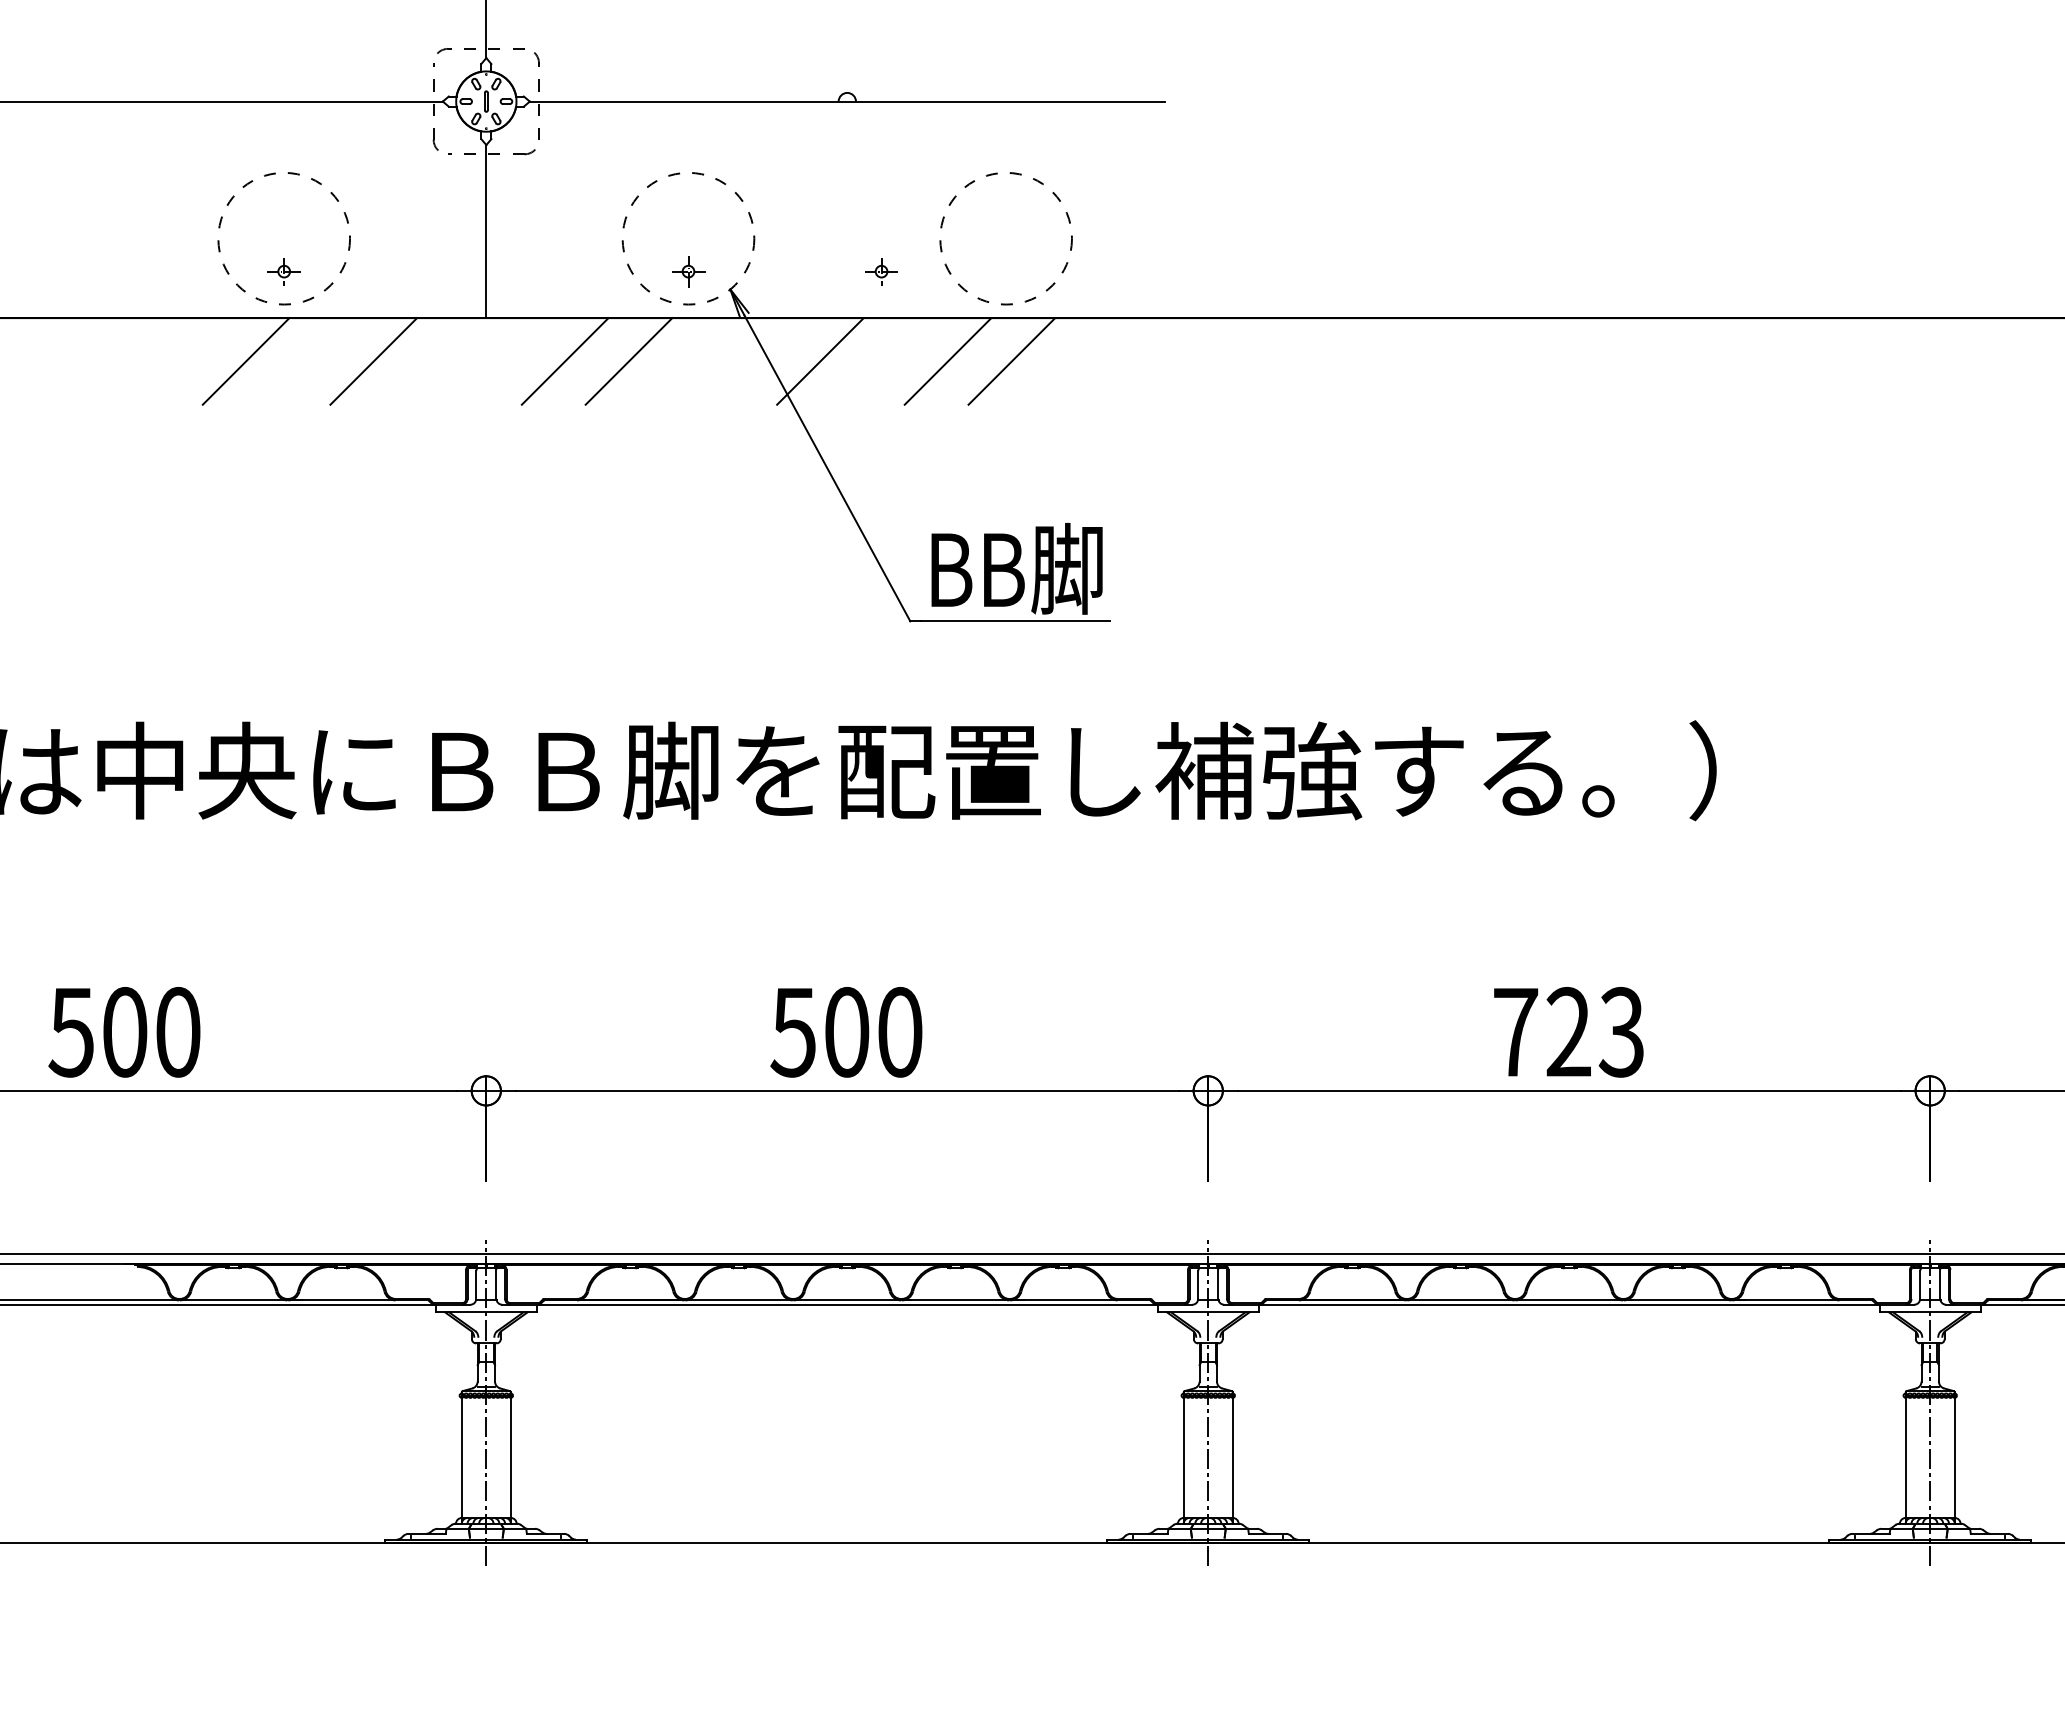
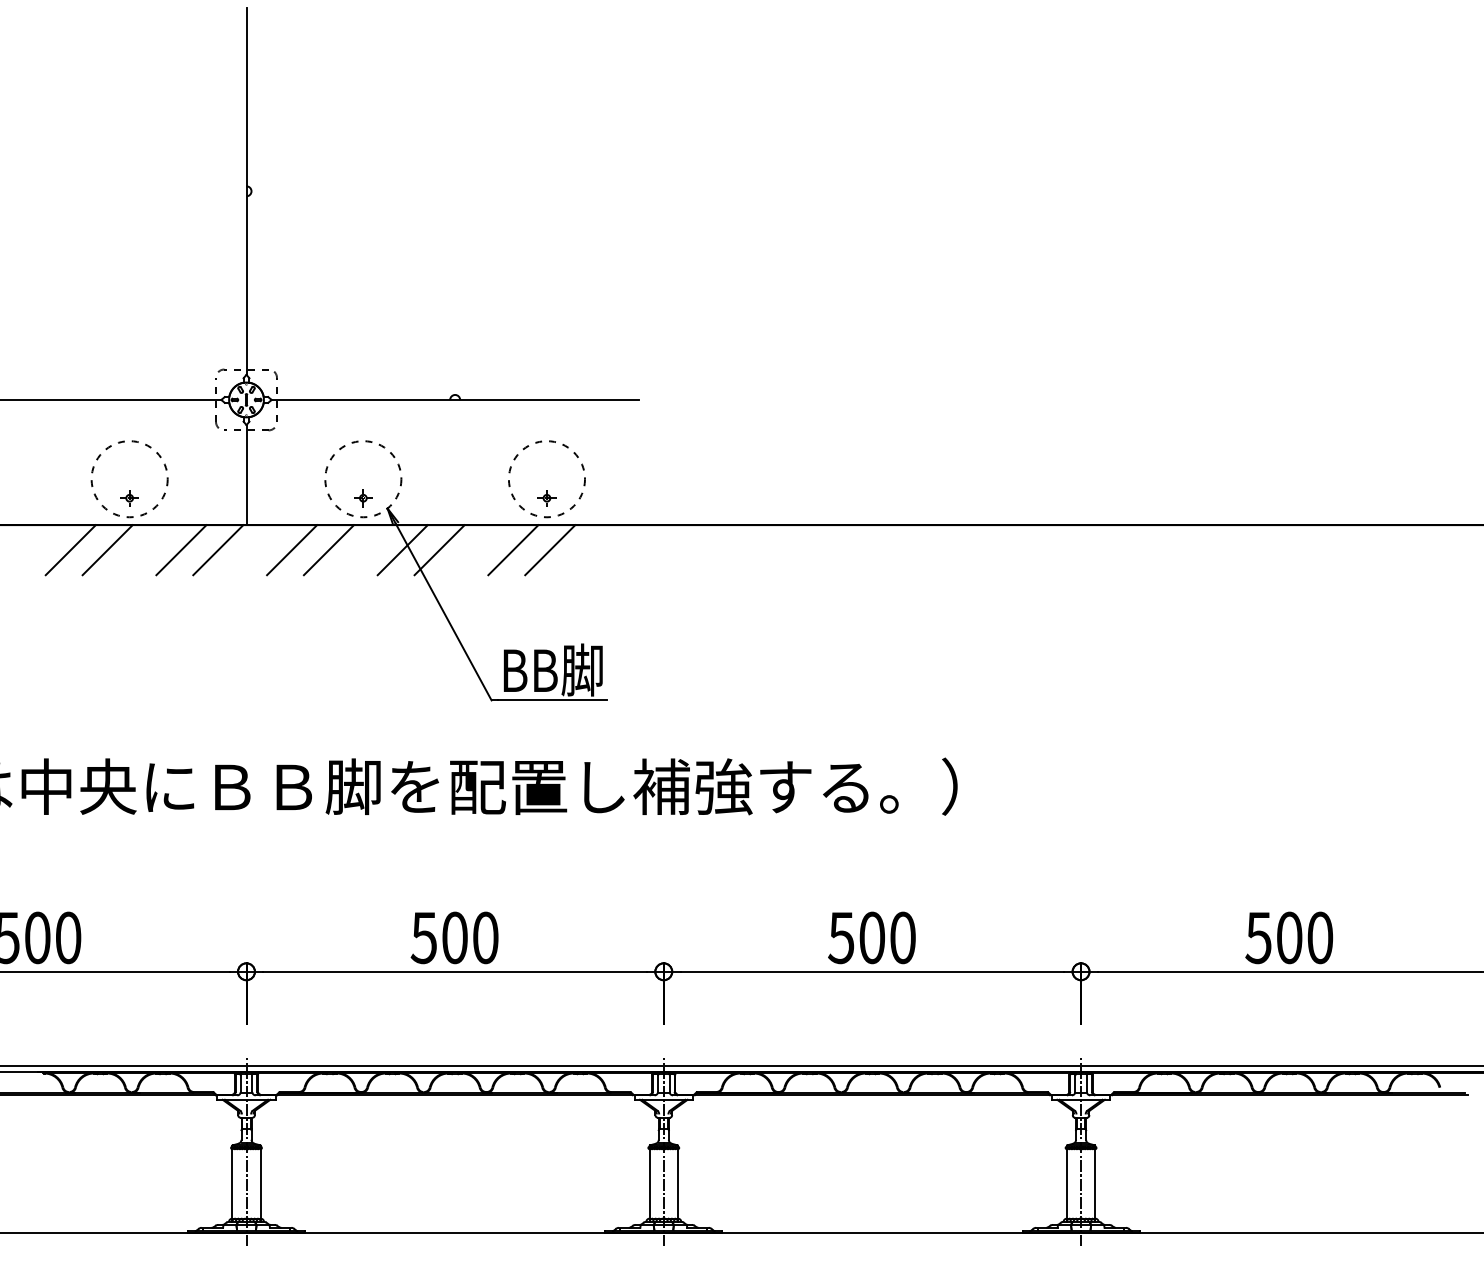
part: (880, 272) -> (546, 498), moved
line: (181, 362) -> (70, 550), added
line: (437, 362) -> (218, 550), added
line: (756, 362) -> (402, 550), added
text: (1567, 1031) -> (871, 937), 723 -> 500

